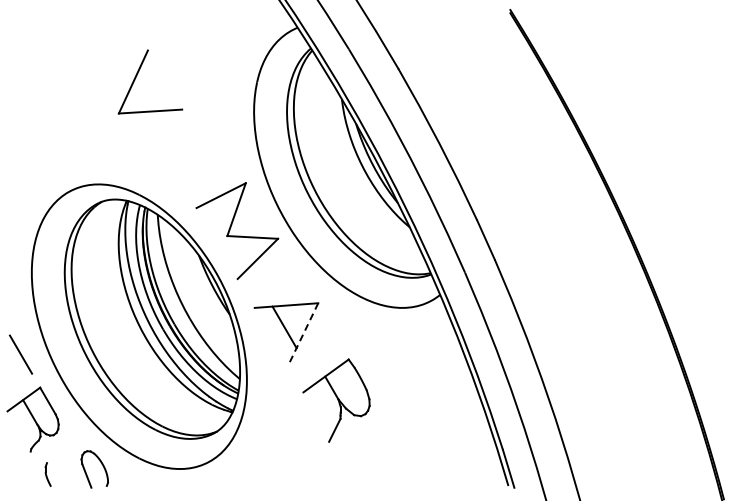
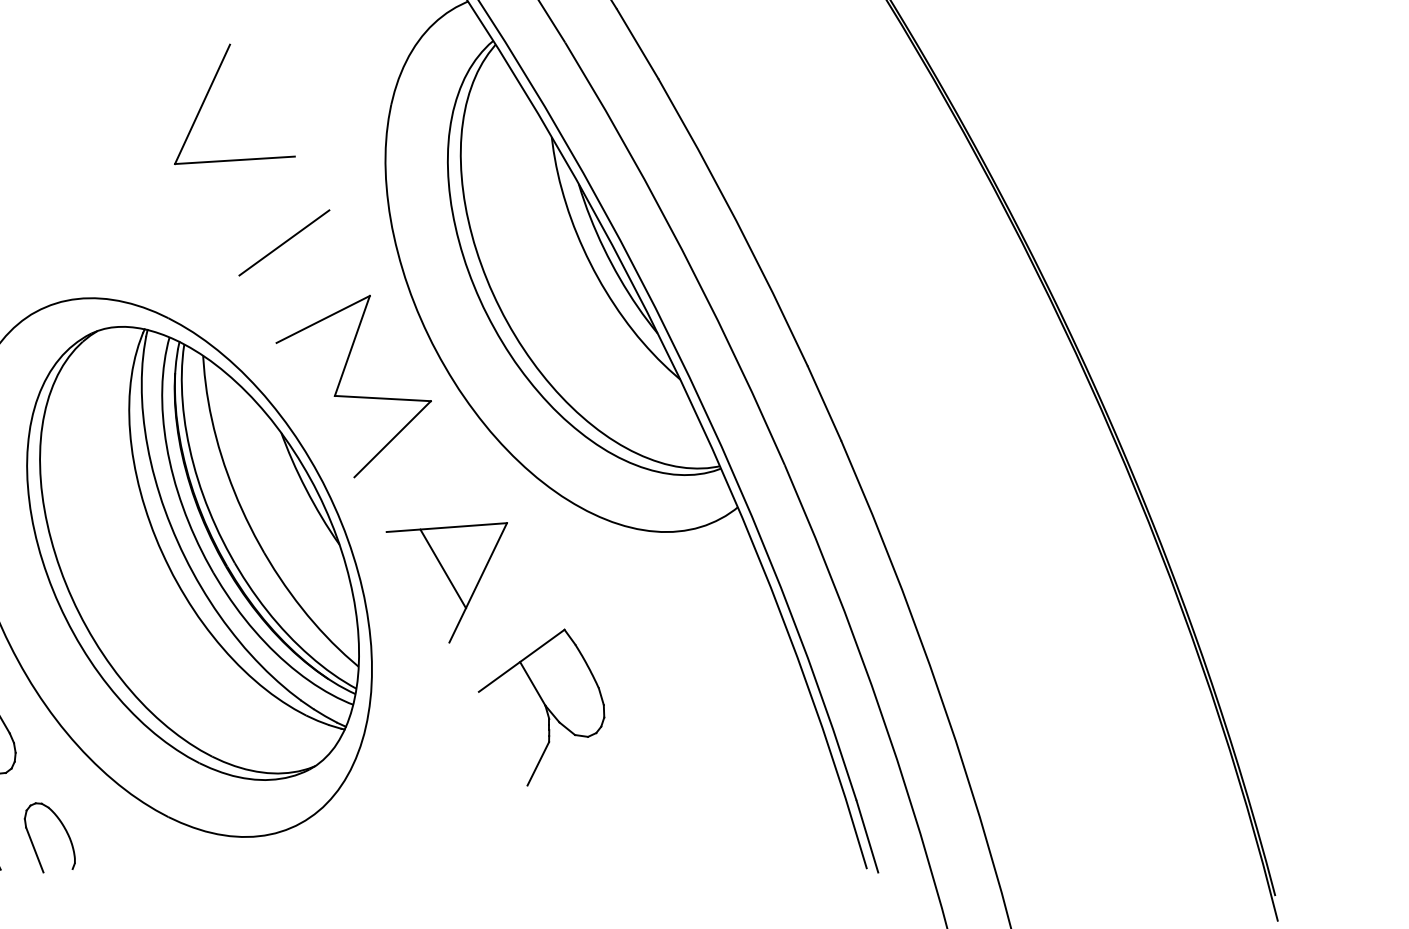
part: (137, 75) -> (210, 92), moved
line: (200, 155) -> (284, 243), added
line: (302, 335) -> (477, 584), dashed -> solid
part: (86, 471) -> (34, 841), moved

